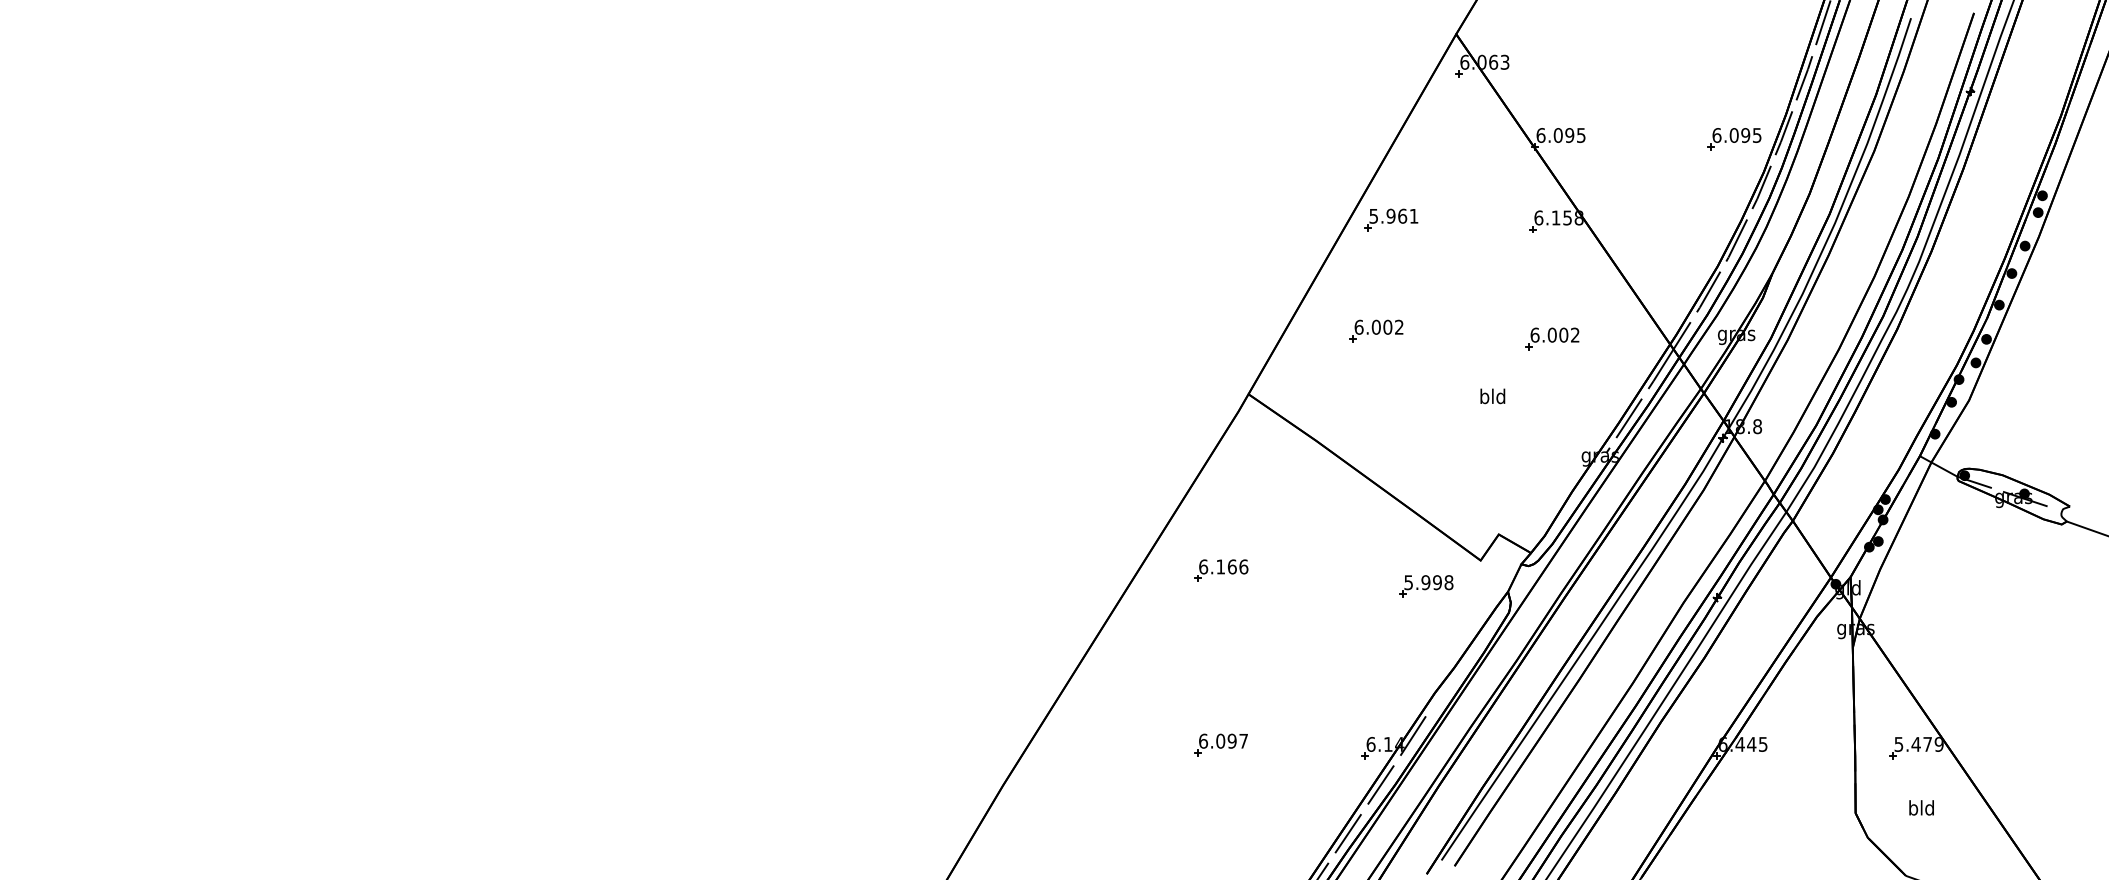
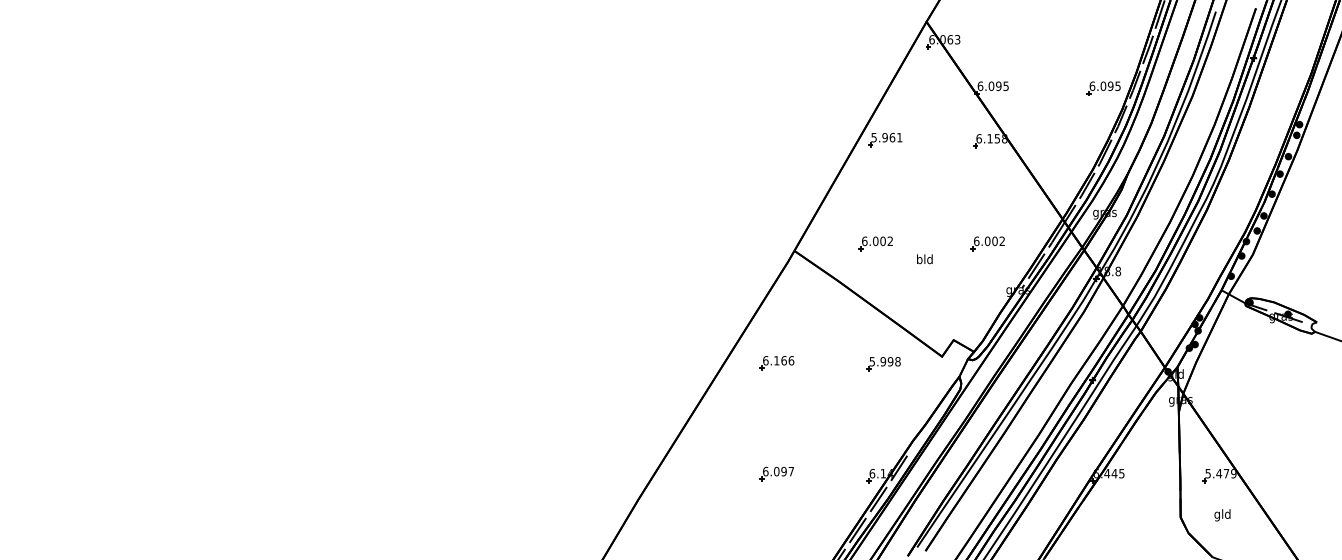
part: (1375, 330) -> (875, 243), moved
part: (1552, 338) -> (987, 243), moved
text: (1492, 396) -> (924, 259), moved
part: (1426, 586) -> (883, 364), moved
text: (1913, 810) -> (1217, 515), bld -> gld

